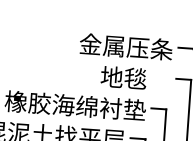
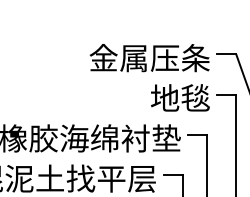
text: (123, 77) -> (180, 97), moved

